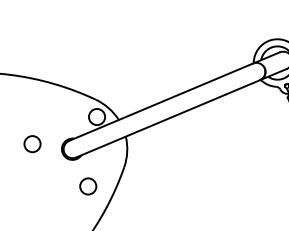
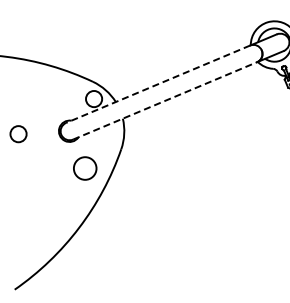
line: (161, 102) -> (158, 84), solid -> dashed
line: (168, 118) -> (165, 100), solid -> dashed
circle: (32, 144) -> (18, 134), moved
circle: (88, 186) -> (85, 168), size x1.4

